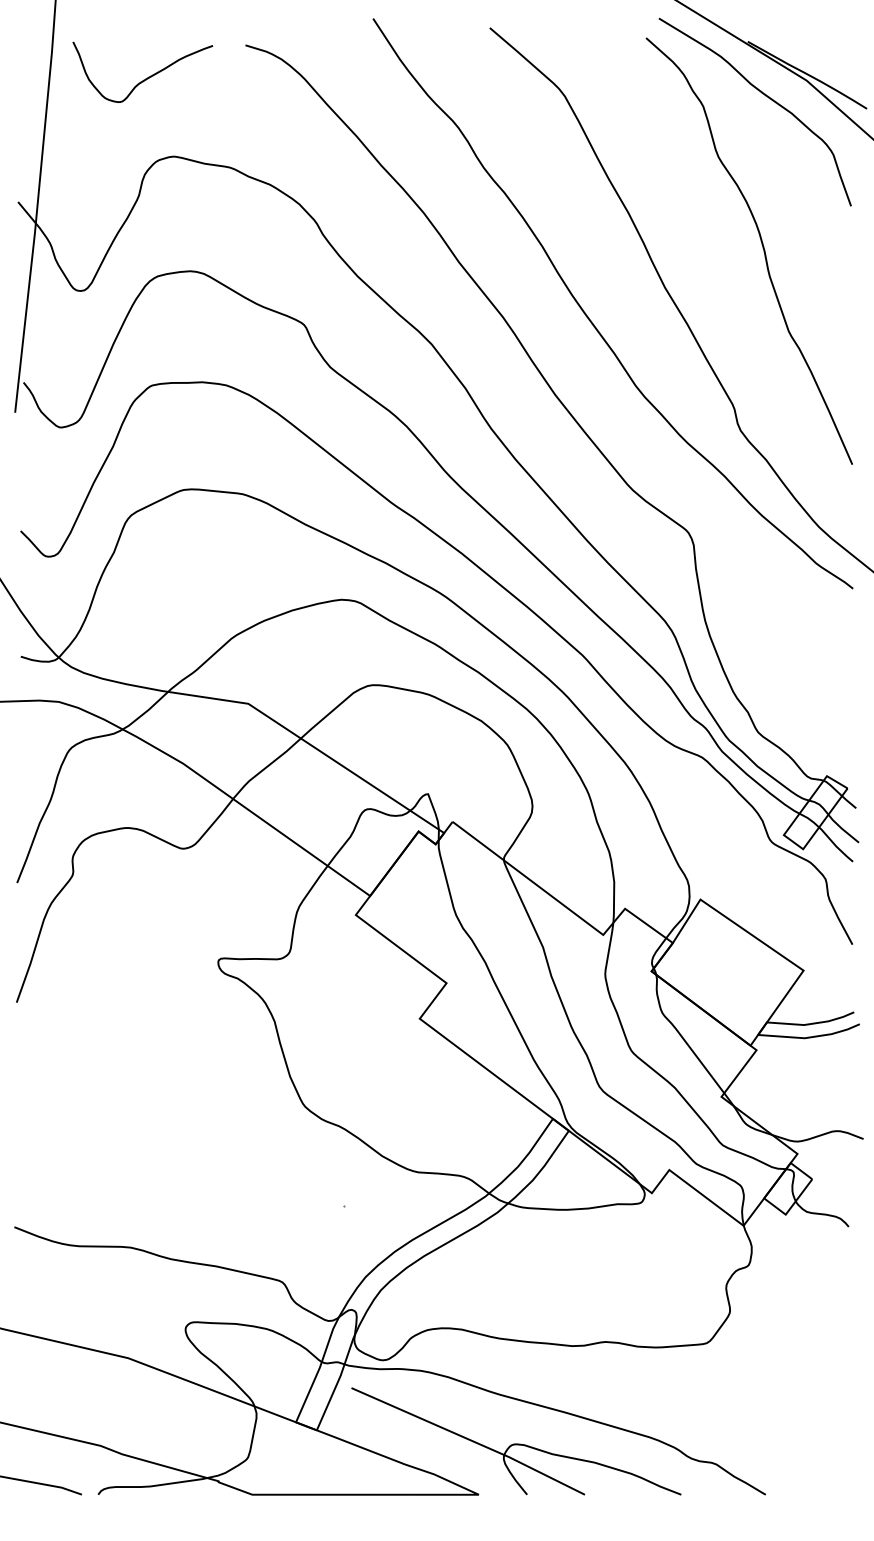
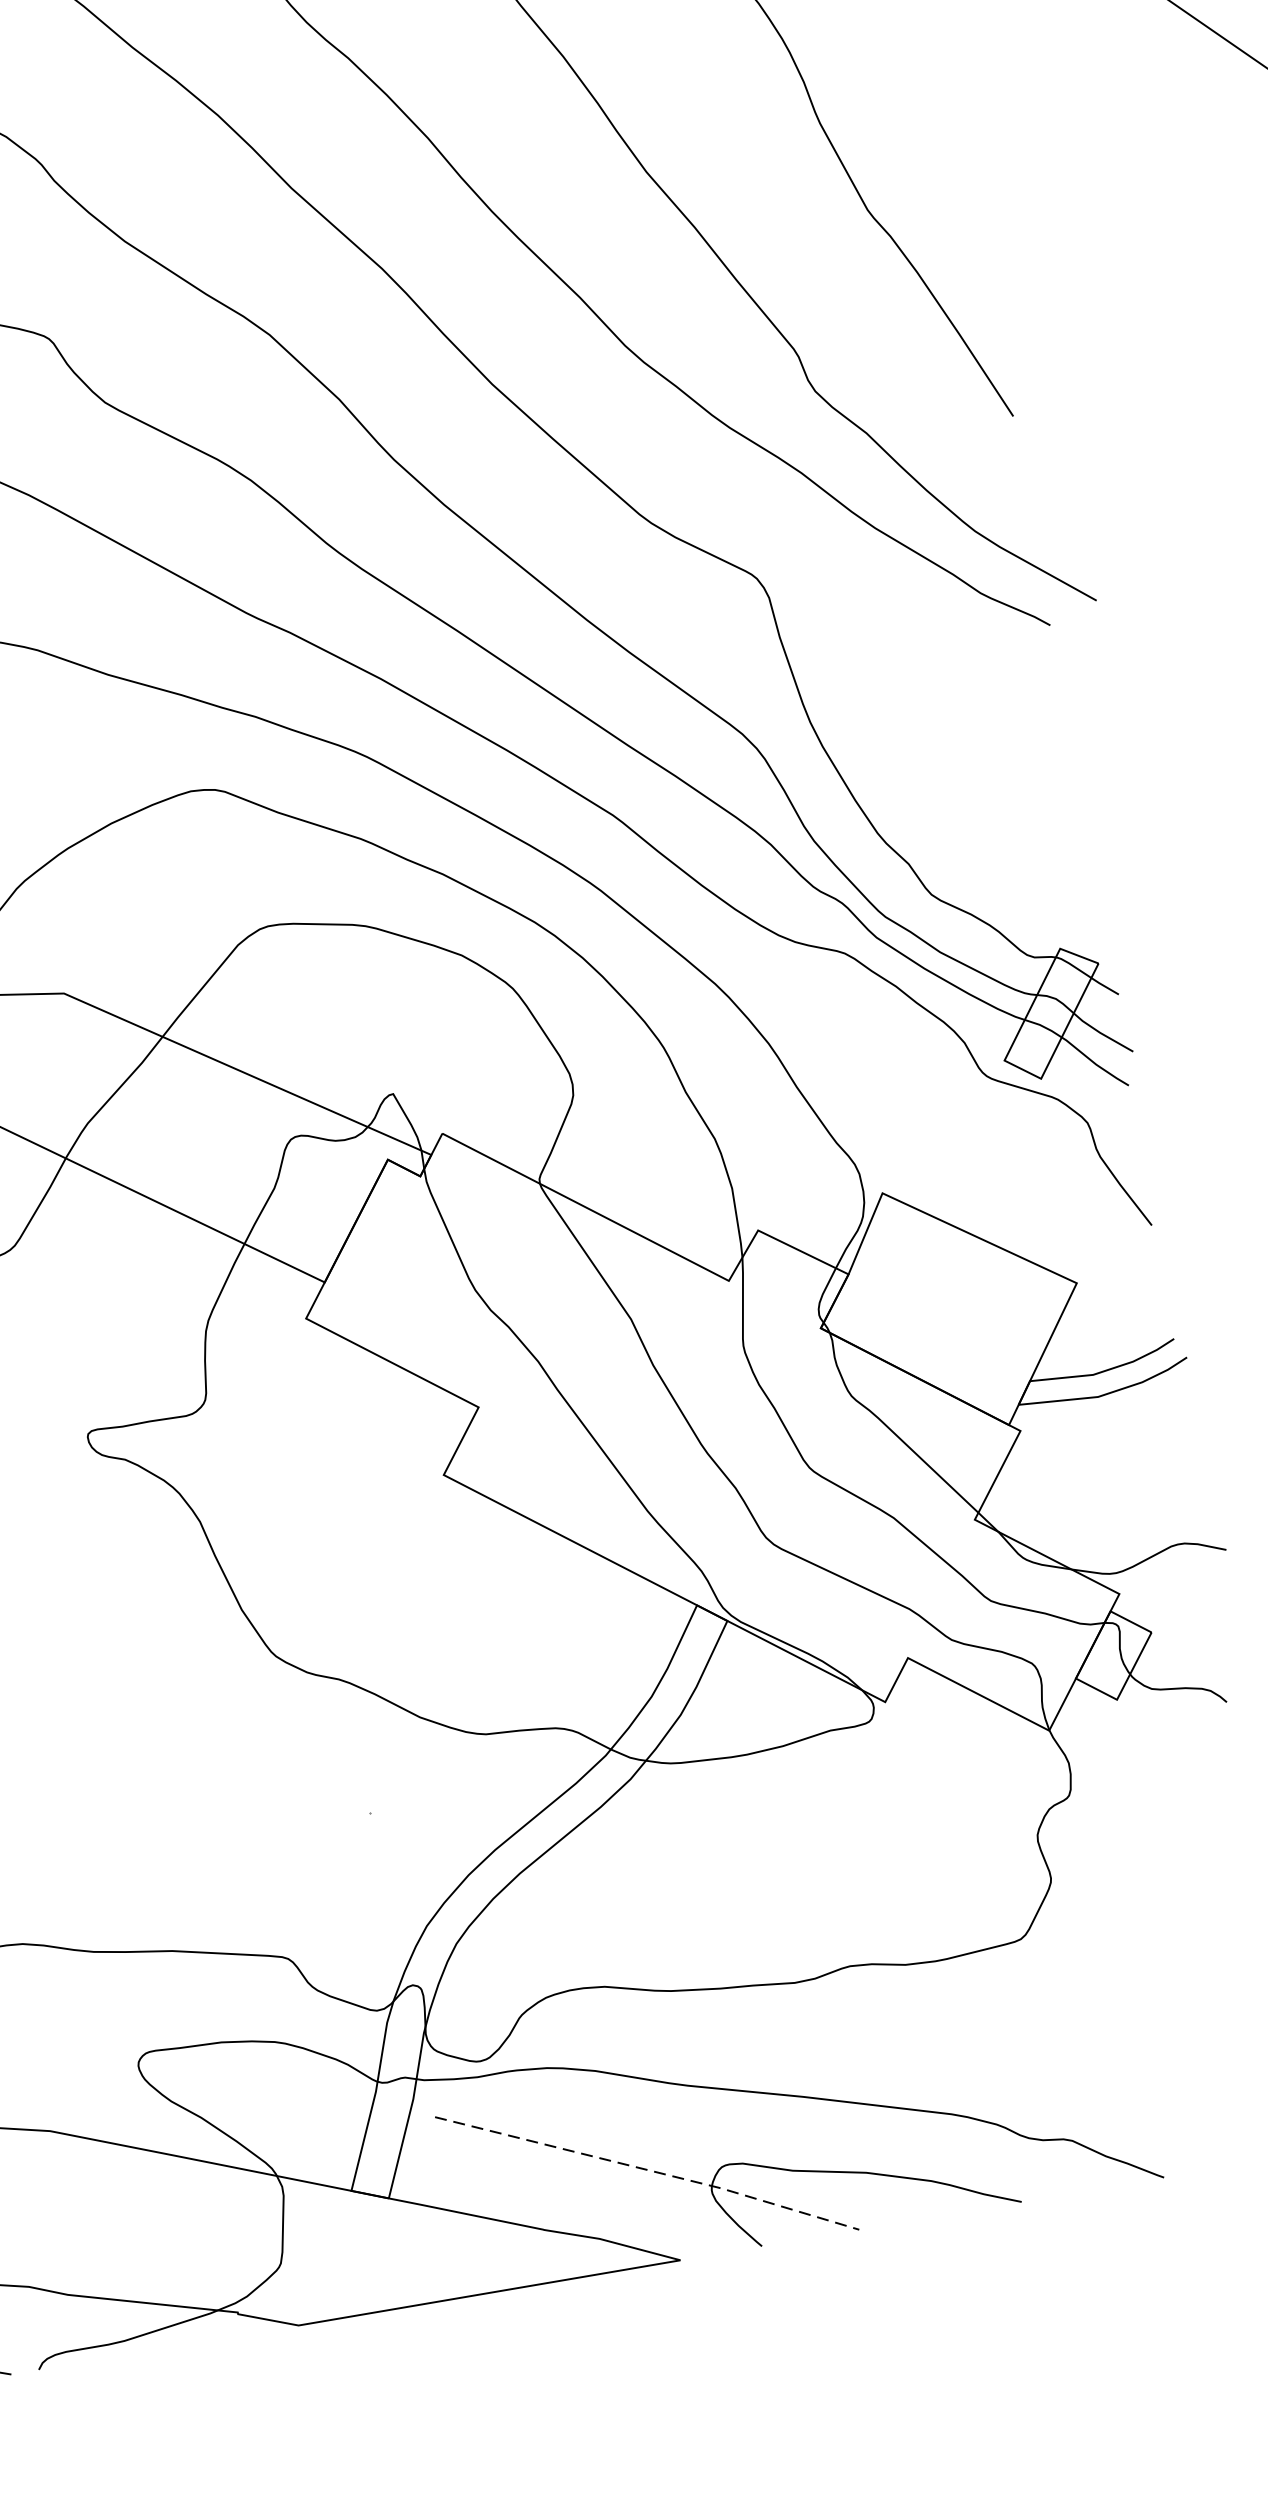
line: (469, 1439) -> (648, 2169), solid -> dashed

